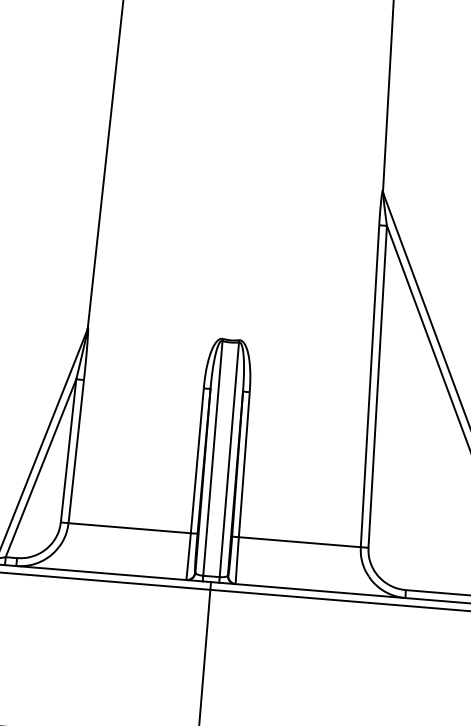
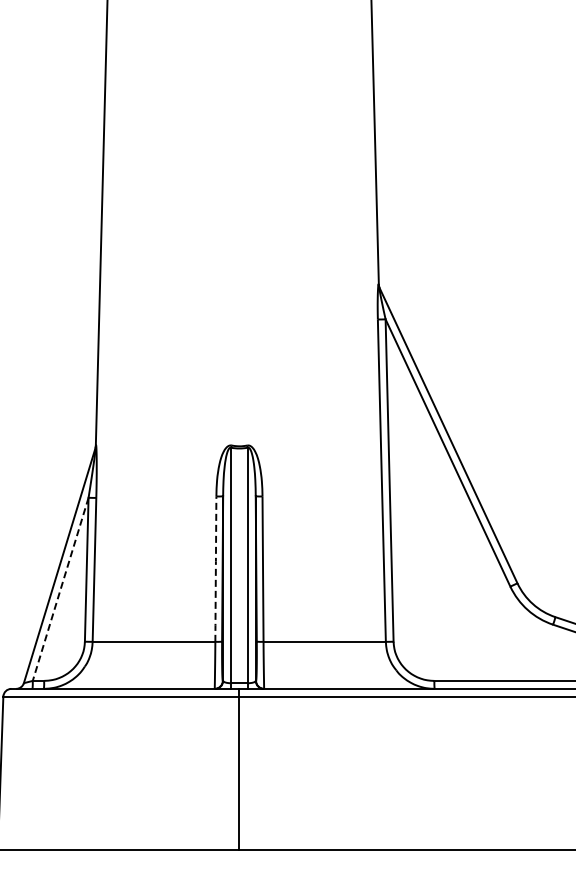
line: (196, 461) -> (215, 569), solid -> dashed
line: (40, 468) -> (60, 589), solid -> dashed

